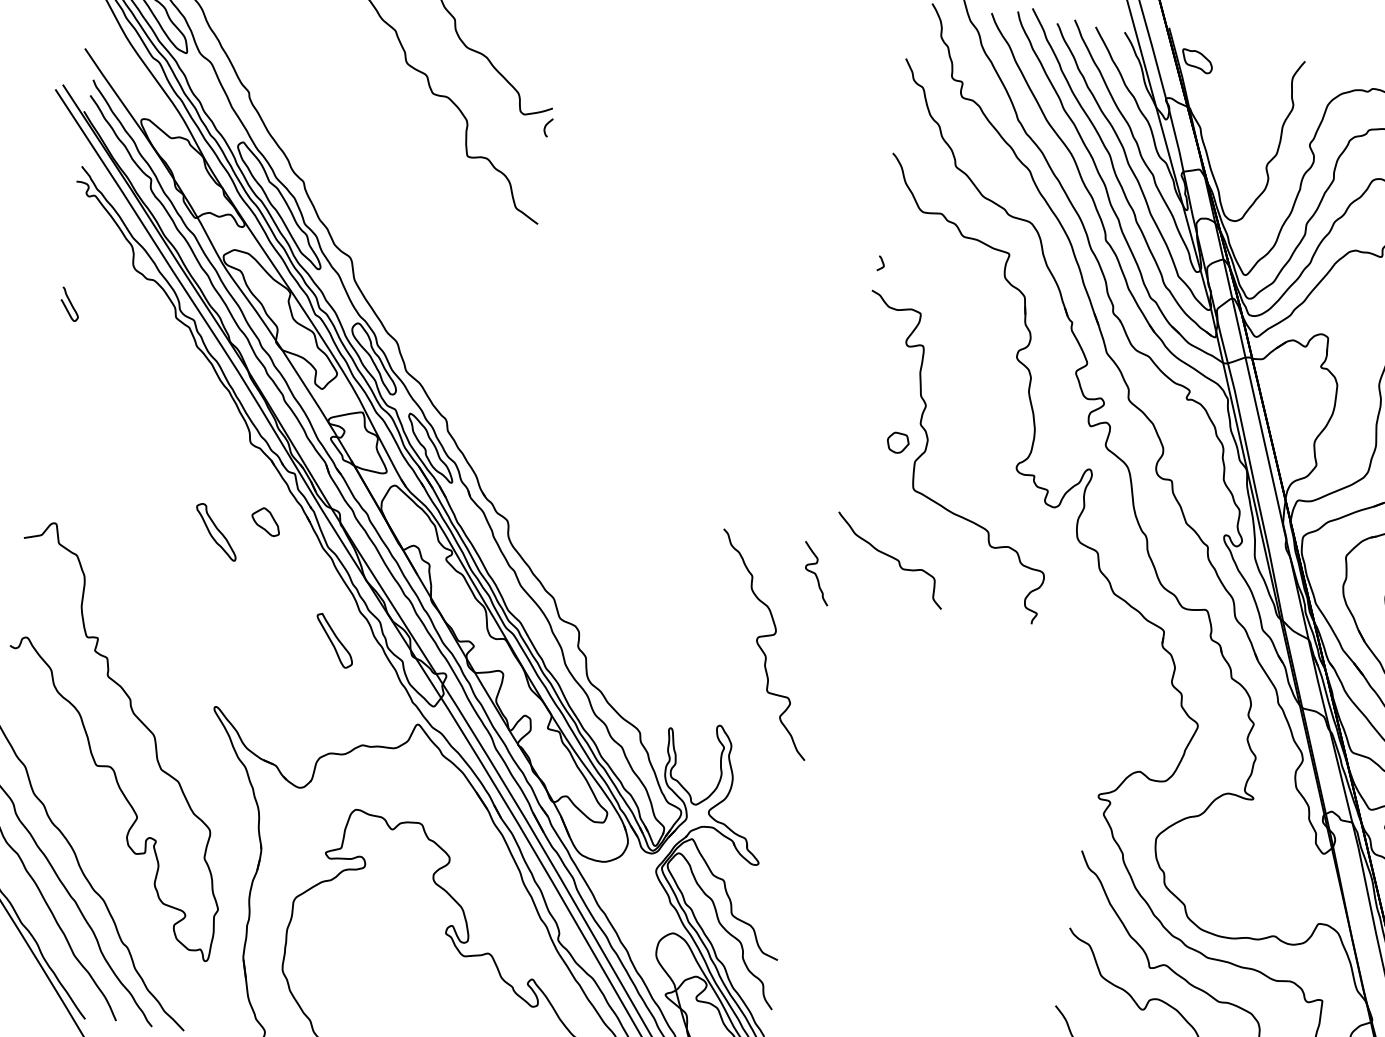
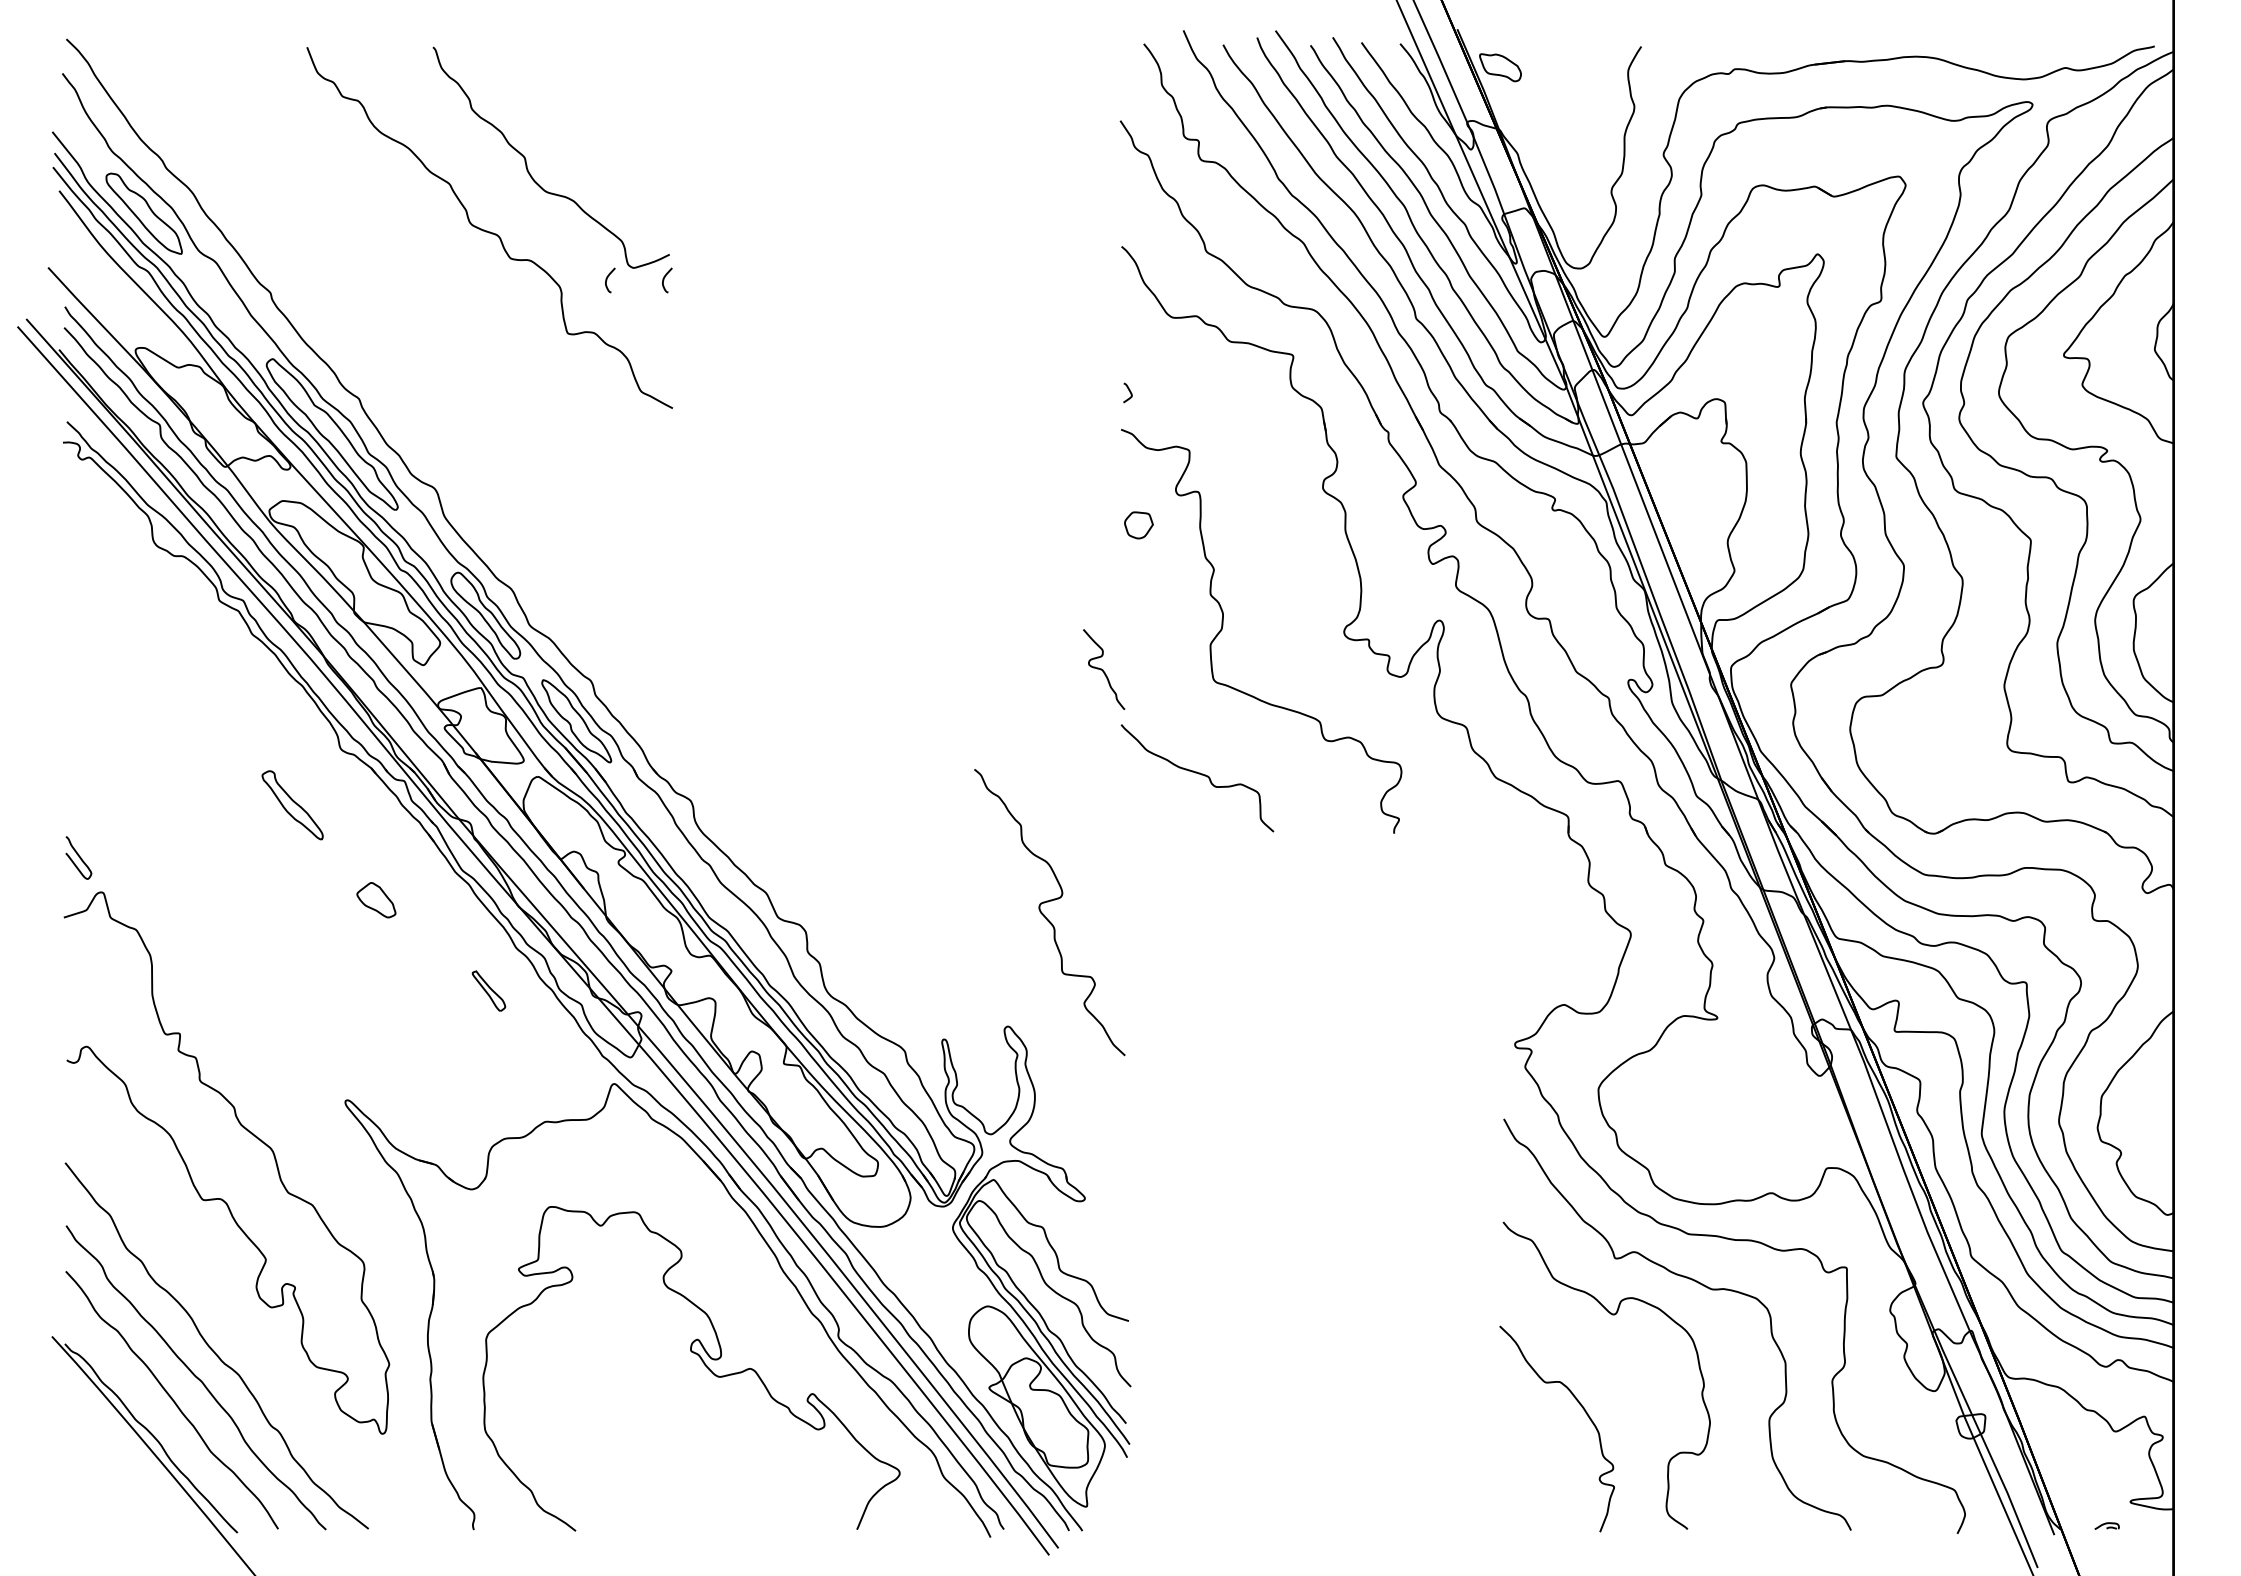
curve: (503, 120) -> (607, 280), added
curve: (70, 303) -> (78, 856), moved
part: (897, 443) -> (1138, 525), moved
part: (266, 522) -> (376, 900), moved
part: (216, 532) -> (292, 805), moved
curve: (816, 573) -> (1103, 669), moved
part: (334, 640) -> (488, 990), size x0.6

